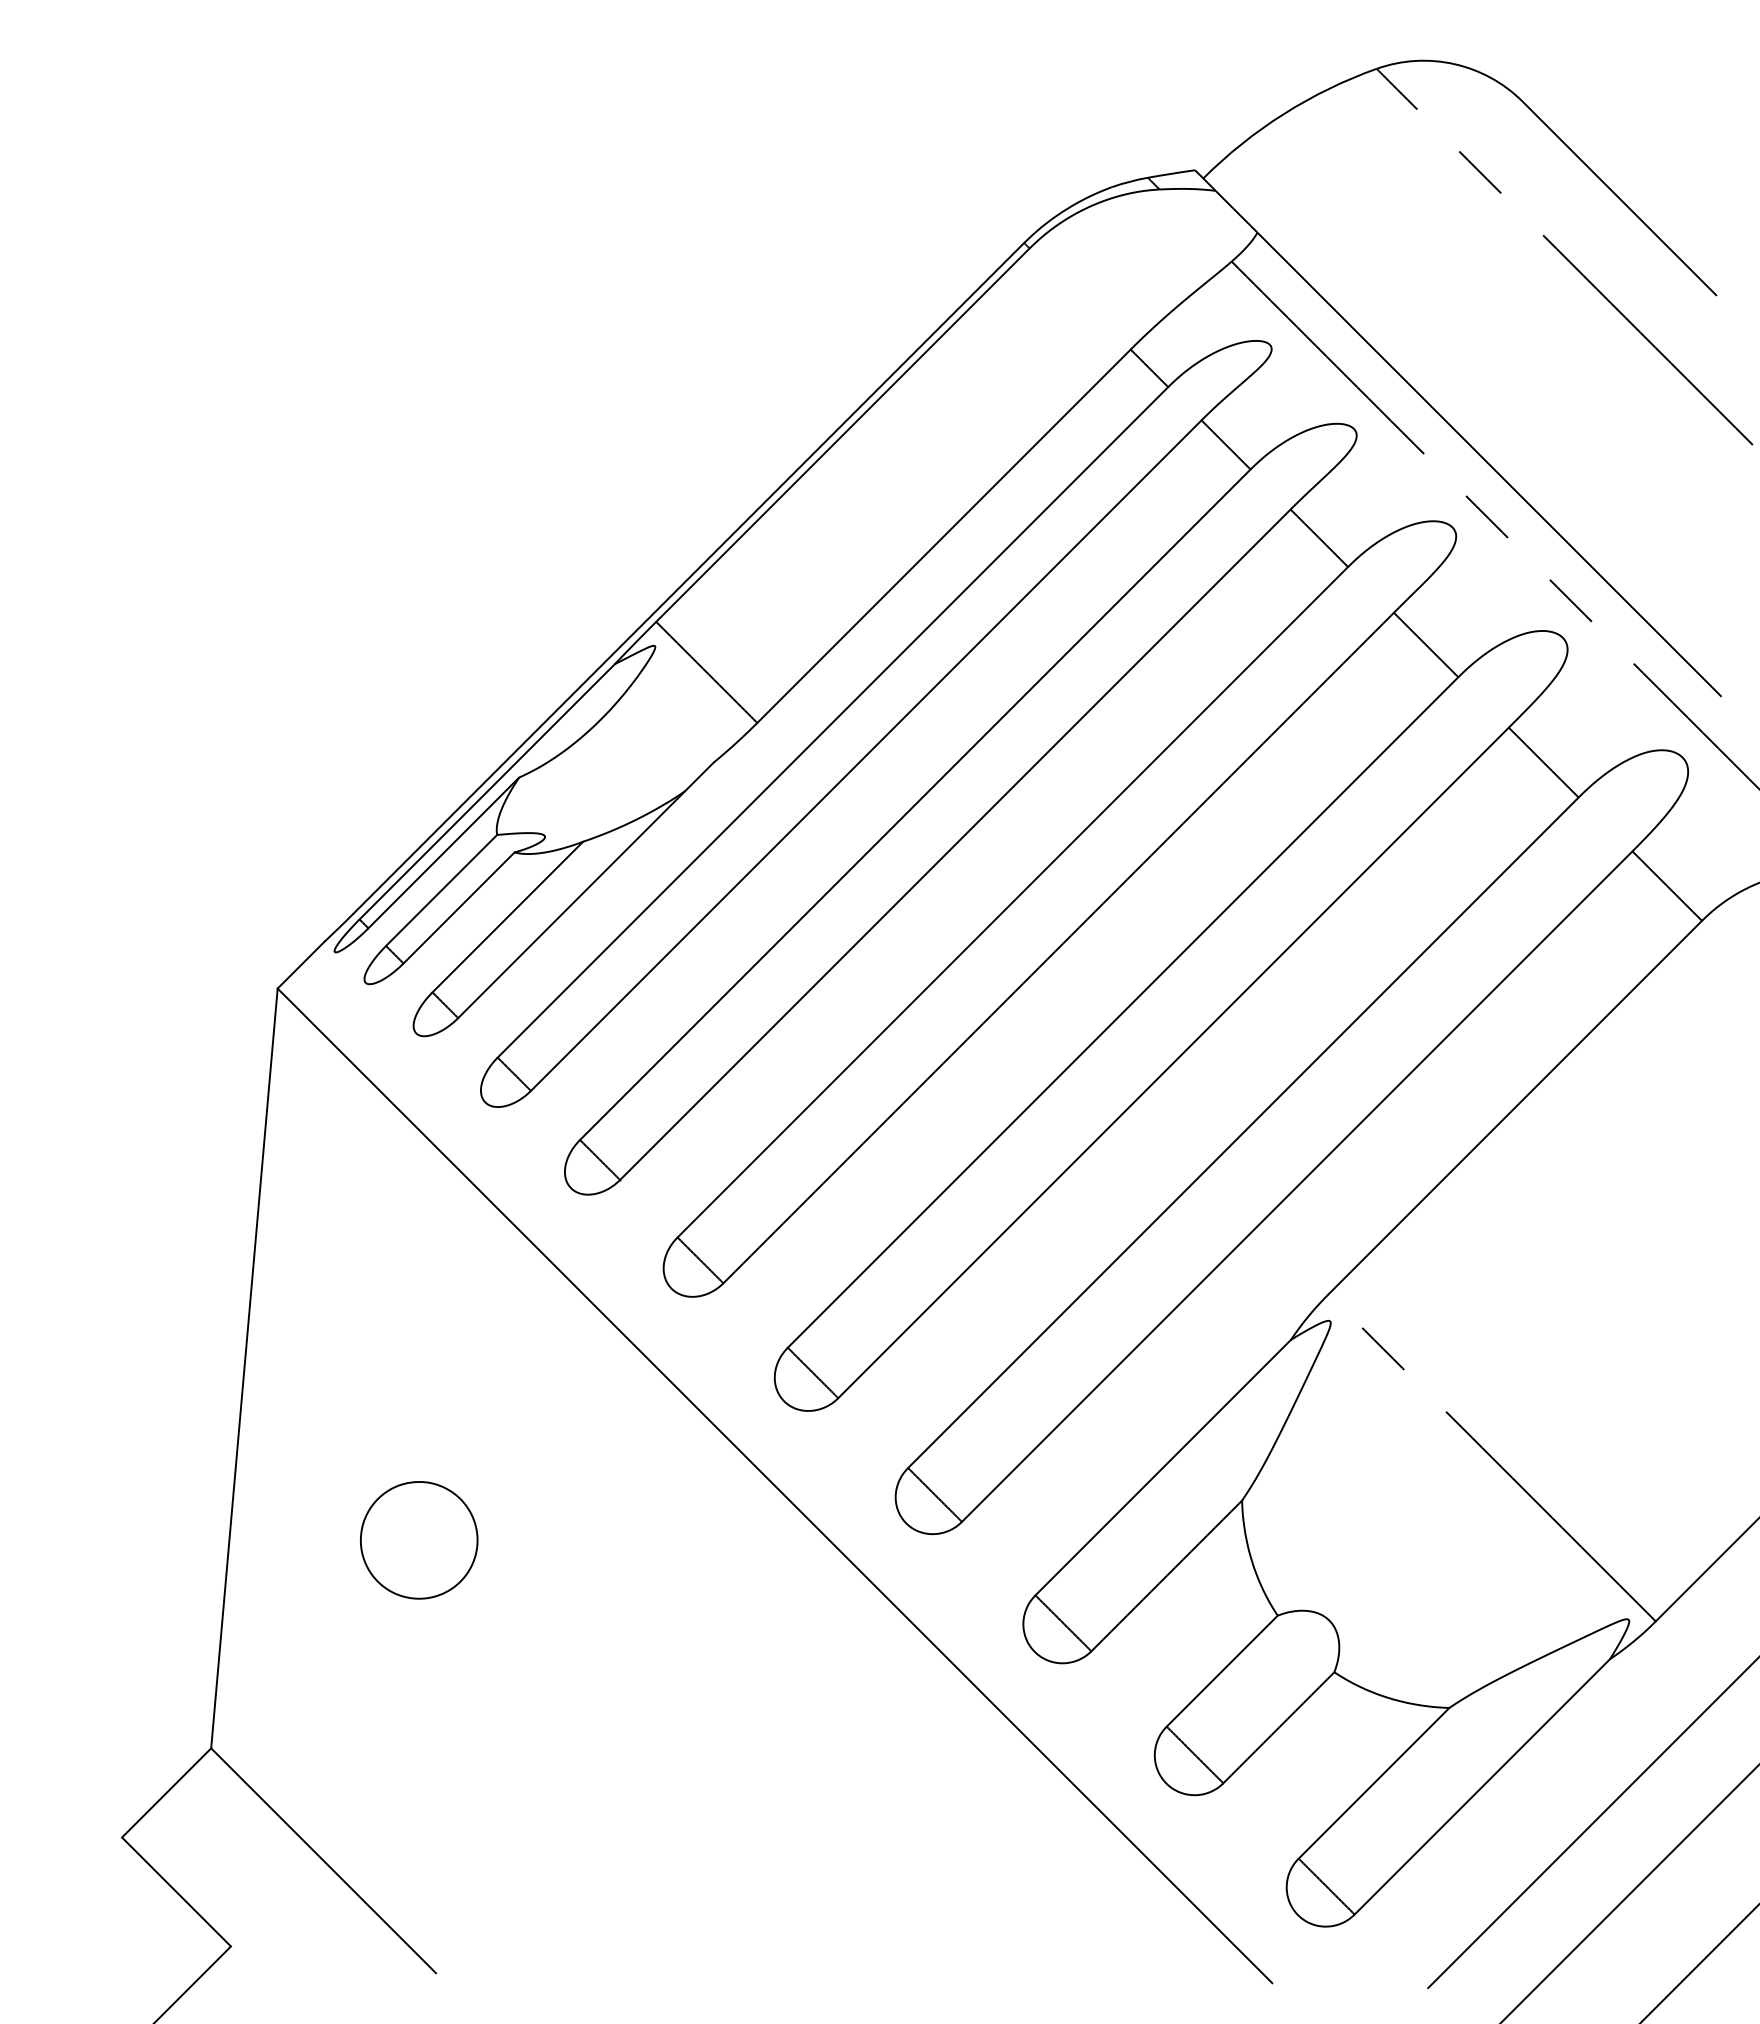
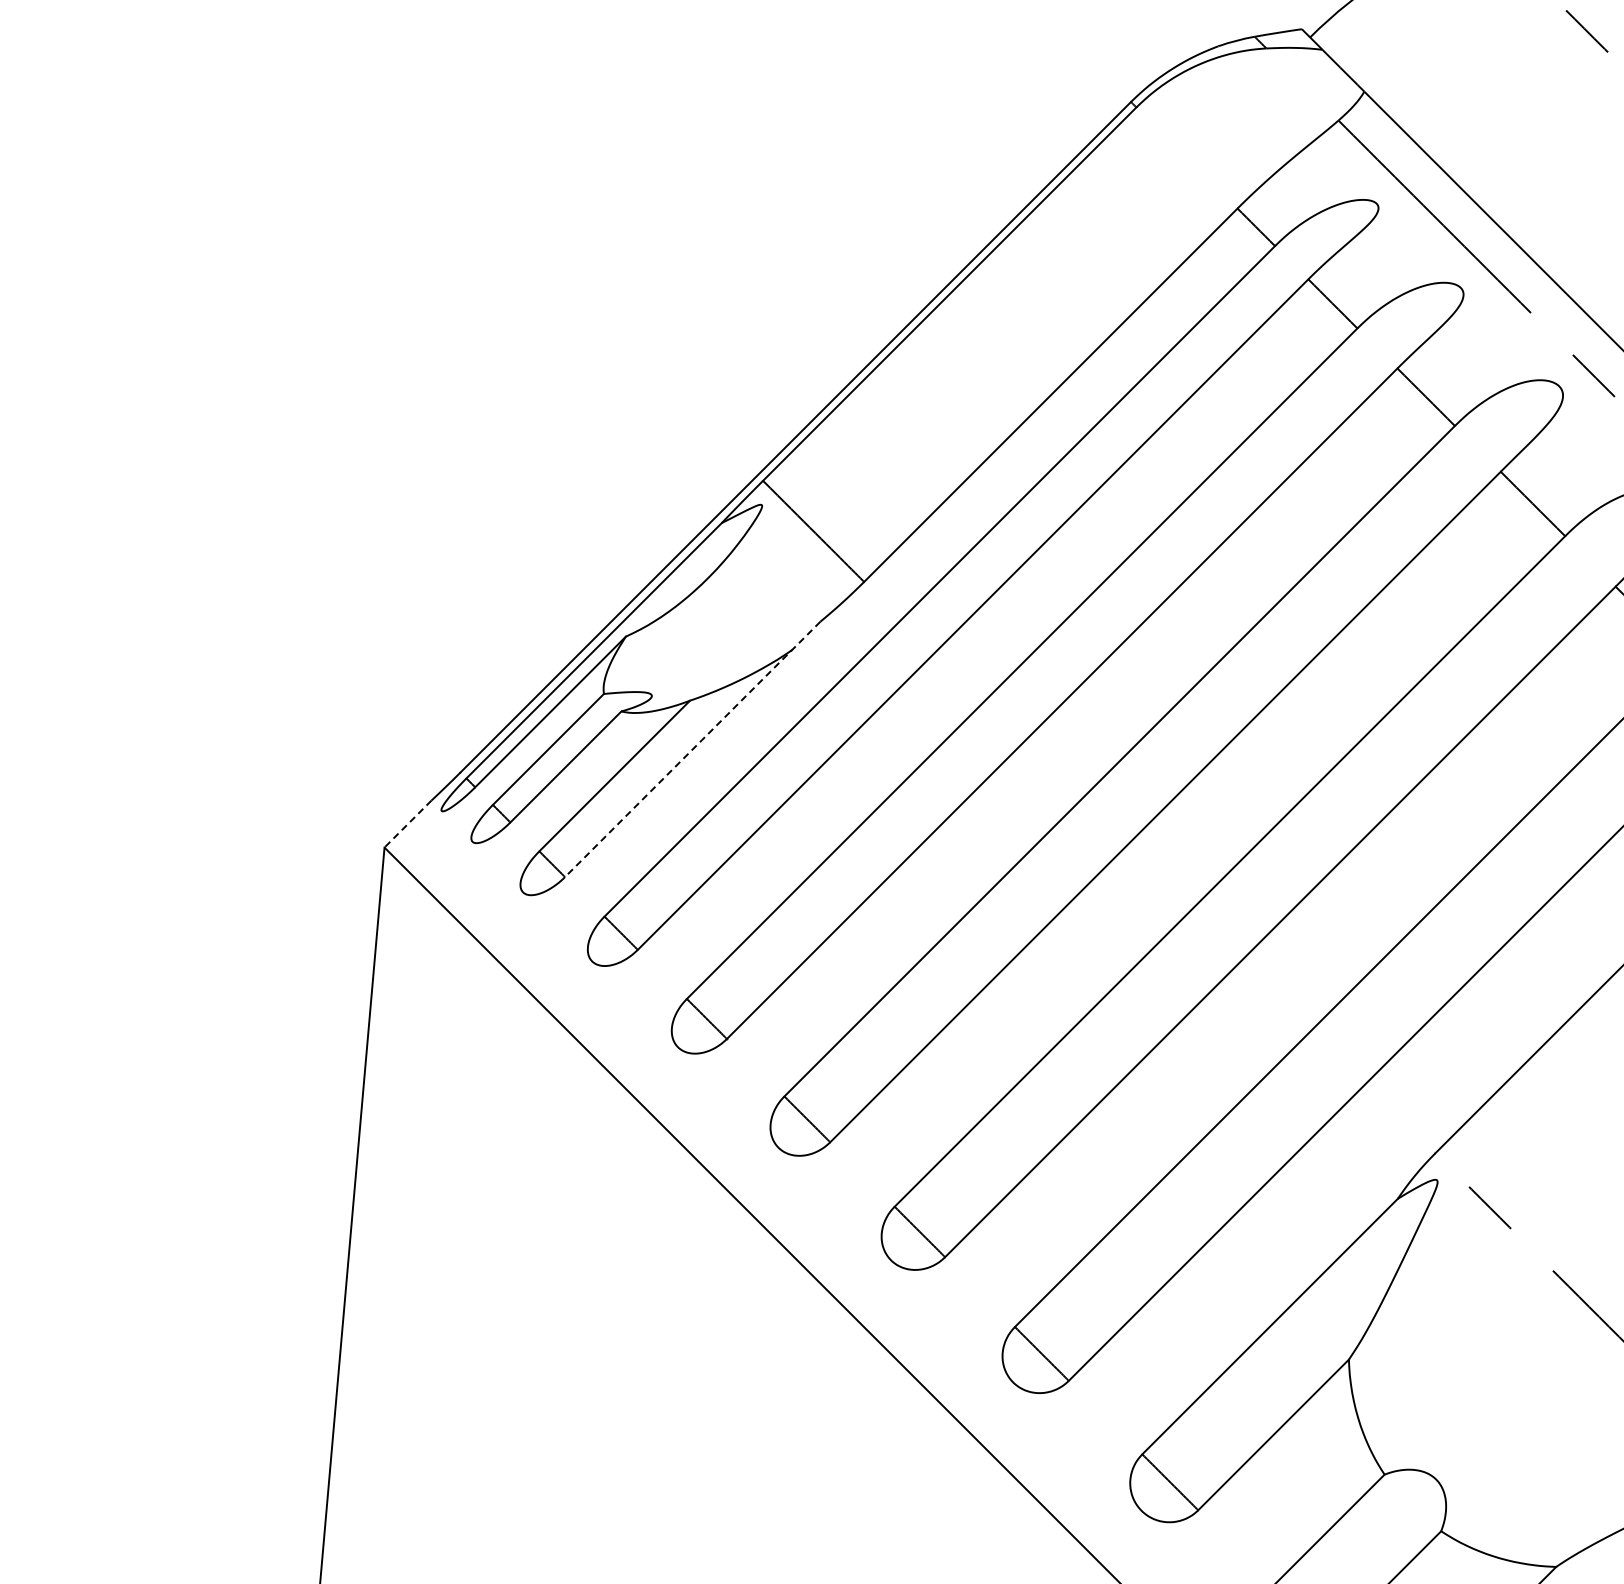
line: (585, 890) -> (692, 749), solid -> dashed
line: (300, 965) -> (407, 824), solid -> dashed
part: (419, 1540) -> (526, 1399), removed

